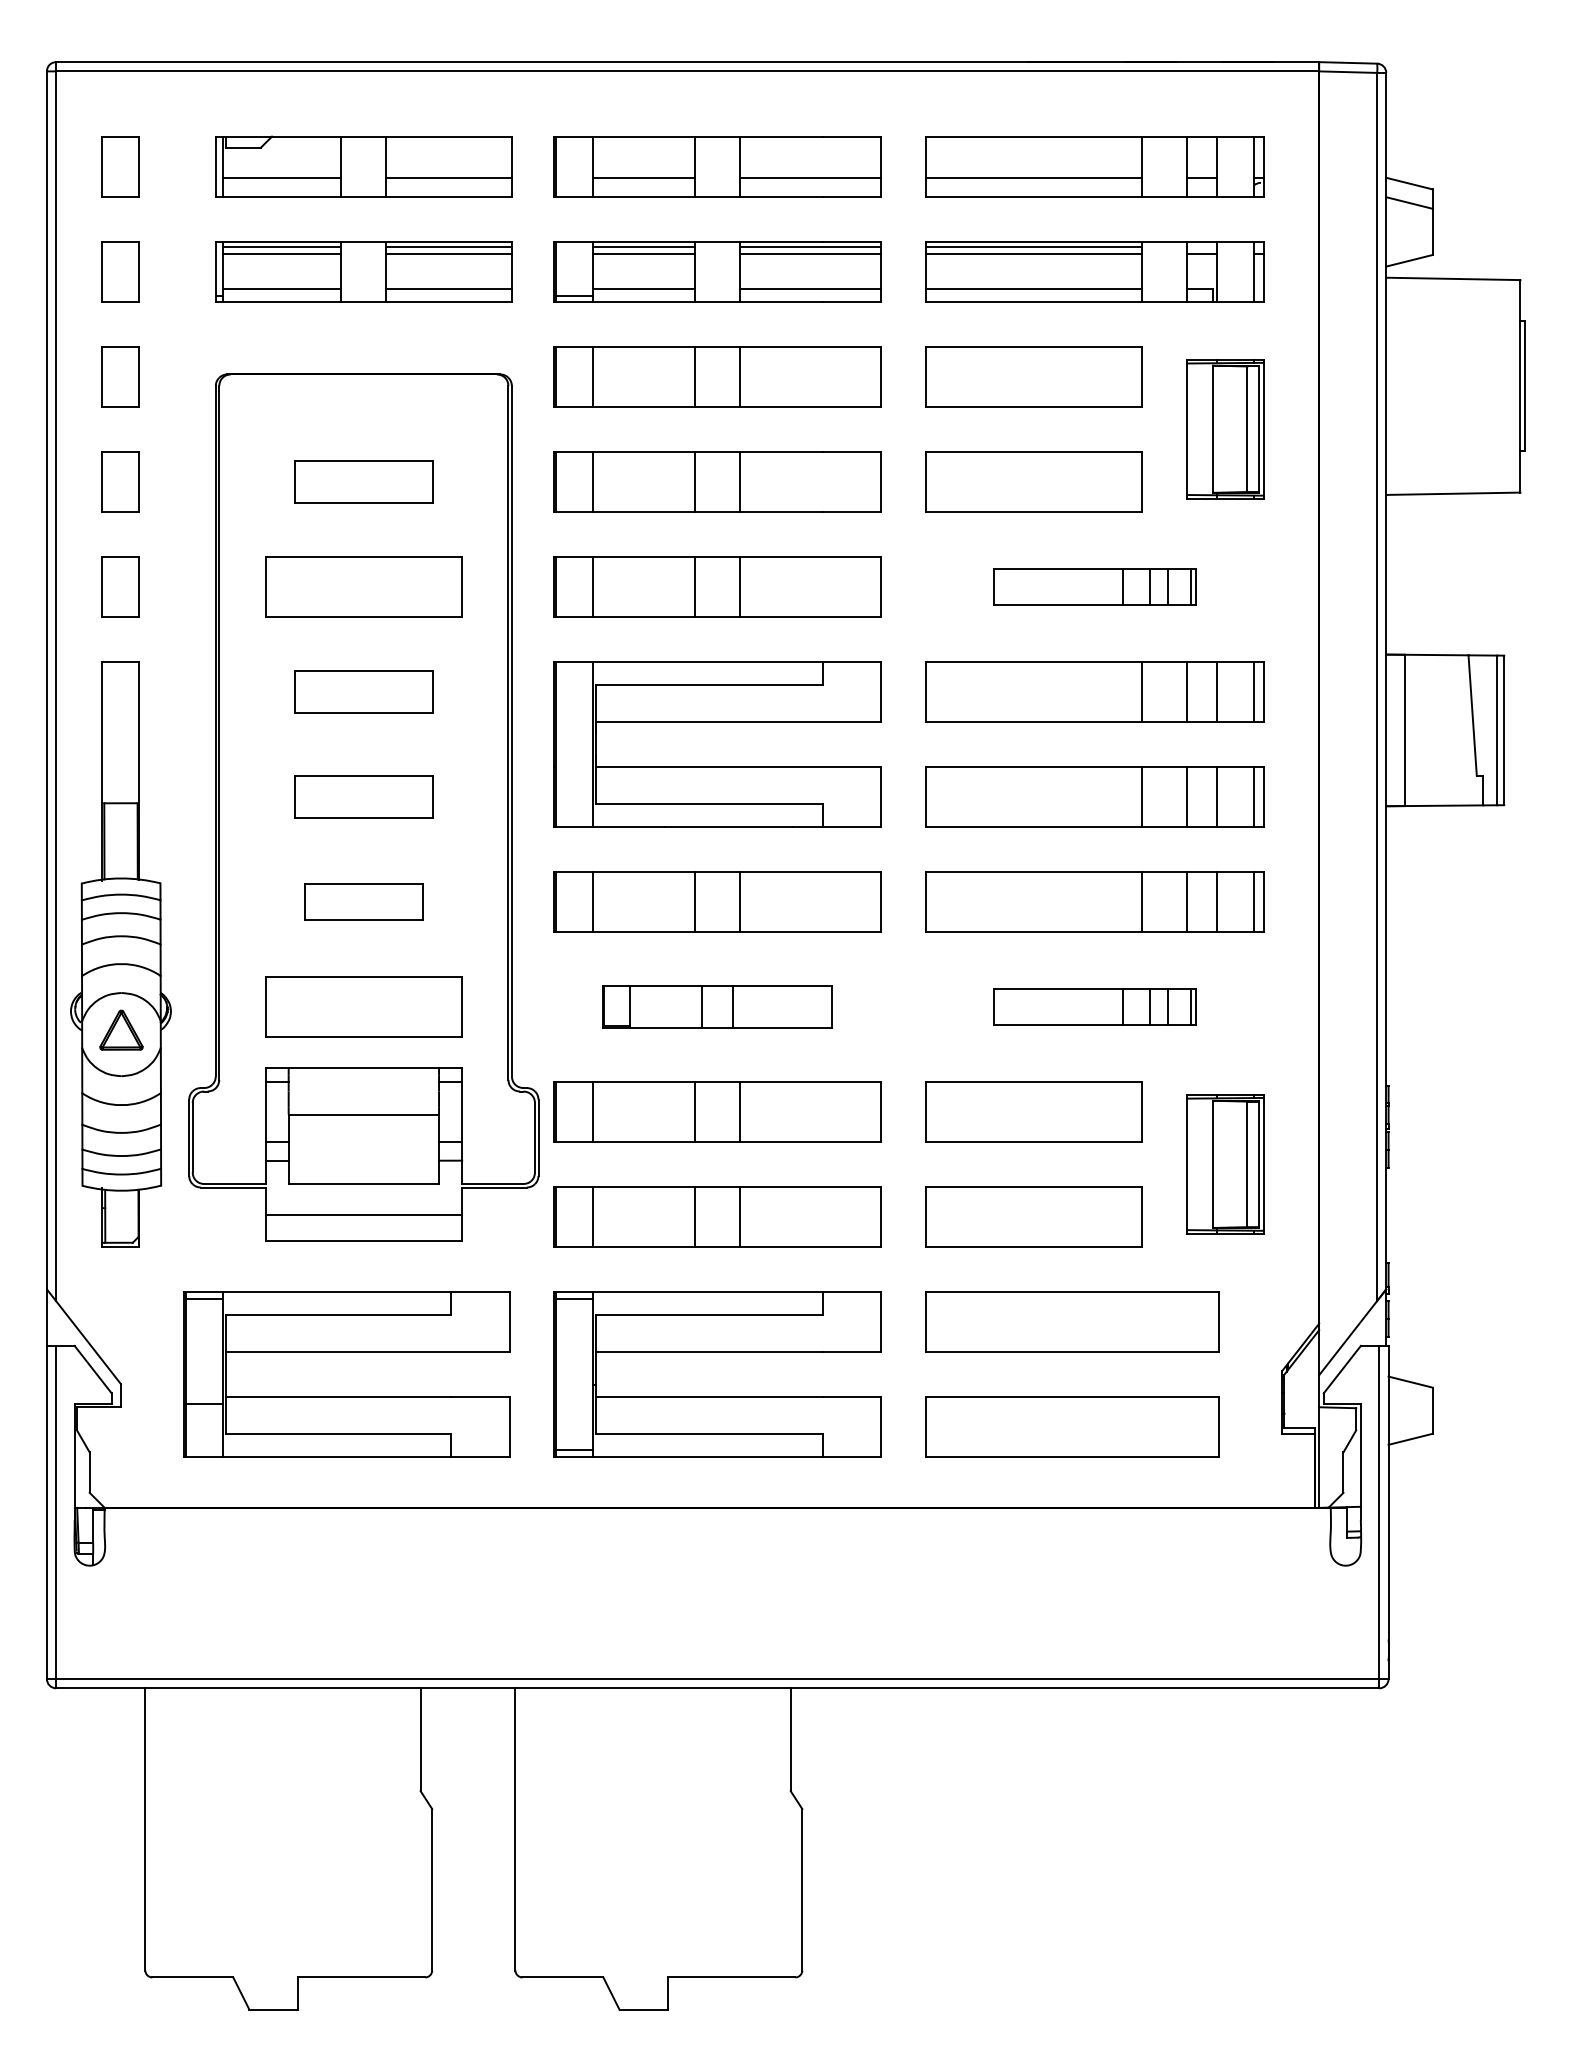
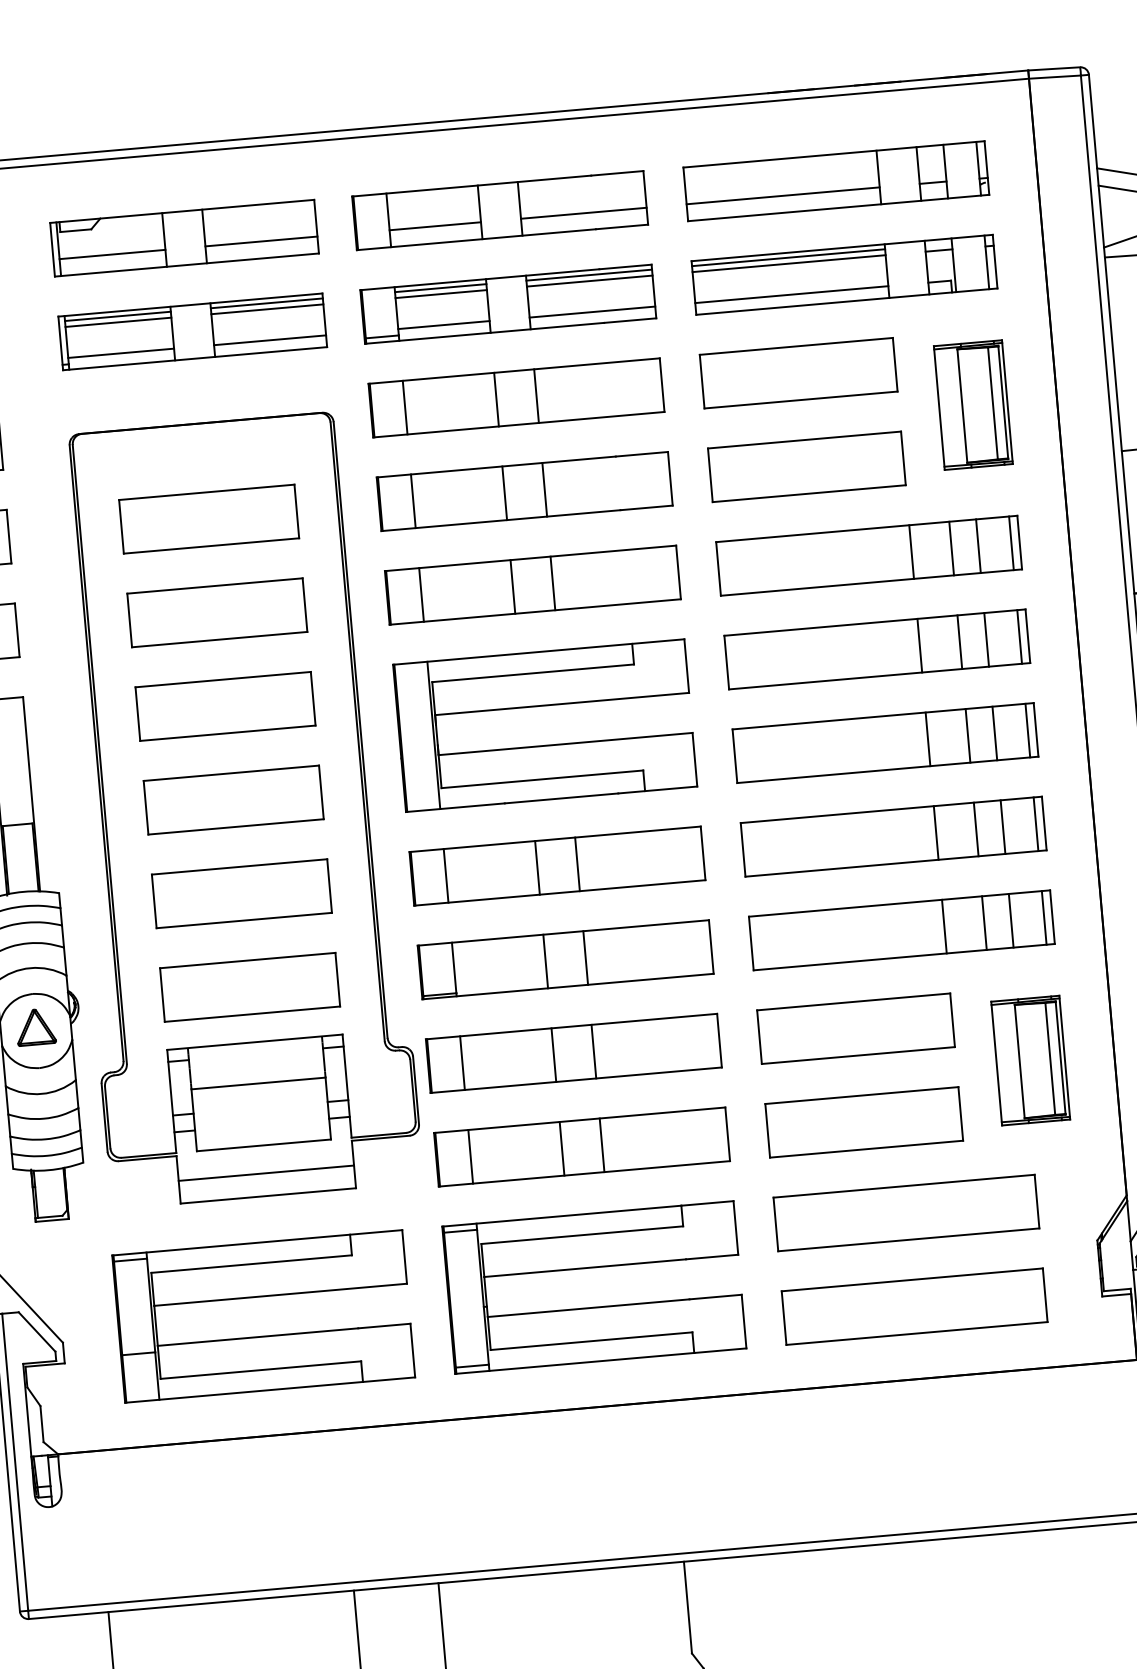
part: (363, 481) -> (208, 518), size x1.43
part: (1094, 586) -> (868, 555), size x1.67
part: (363, 691) -> (225, 706), size x1.43
part: (363, 796) -> (233, 799), size x1.43
part: (363, 901) -> (241, 893), size x1.67
part: (717, 1006) -> (565, 959), size x1.43
part: (1094, 1006) -> (901, 930), size x1.67

